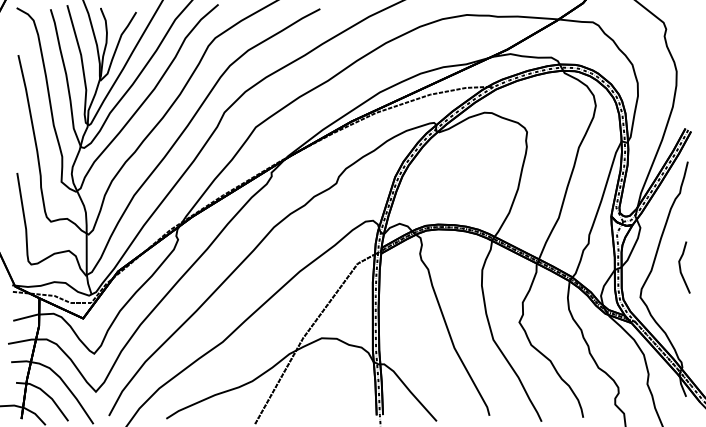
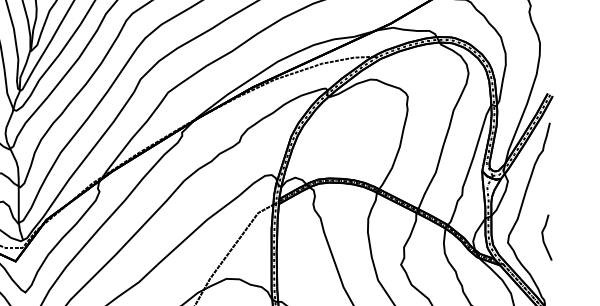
line: (681, 268) -> (544, 238), moved

